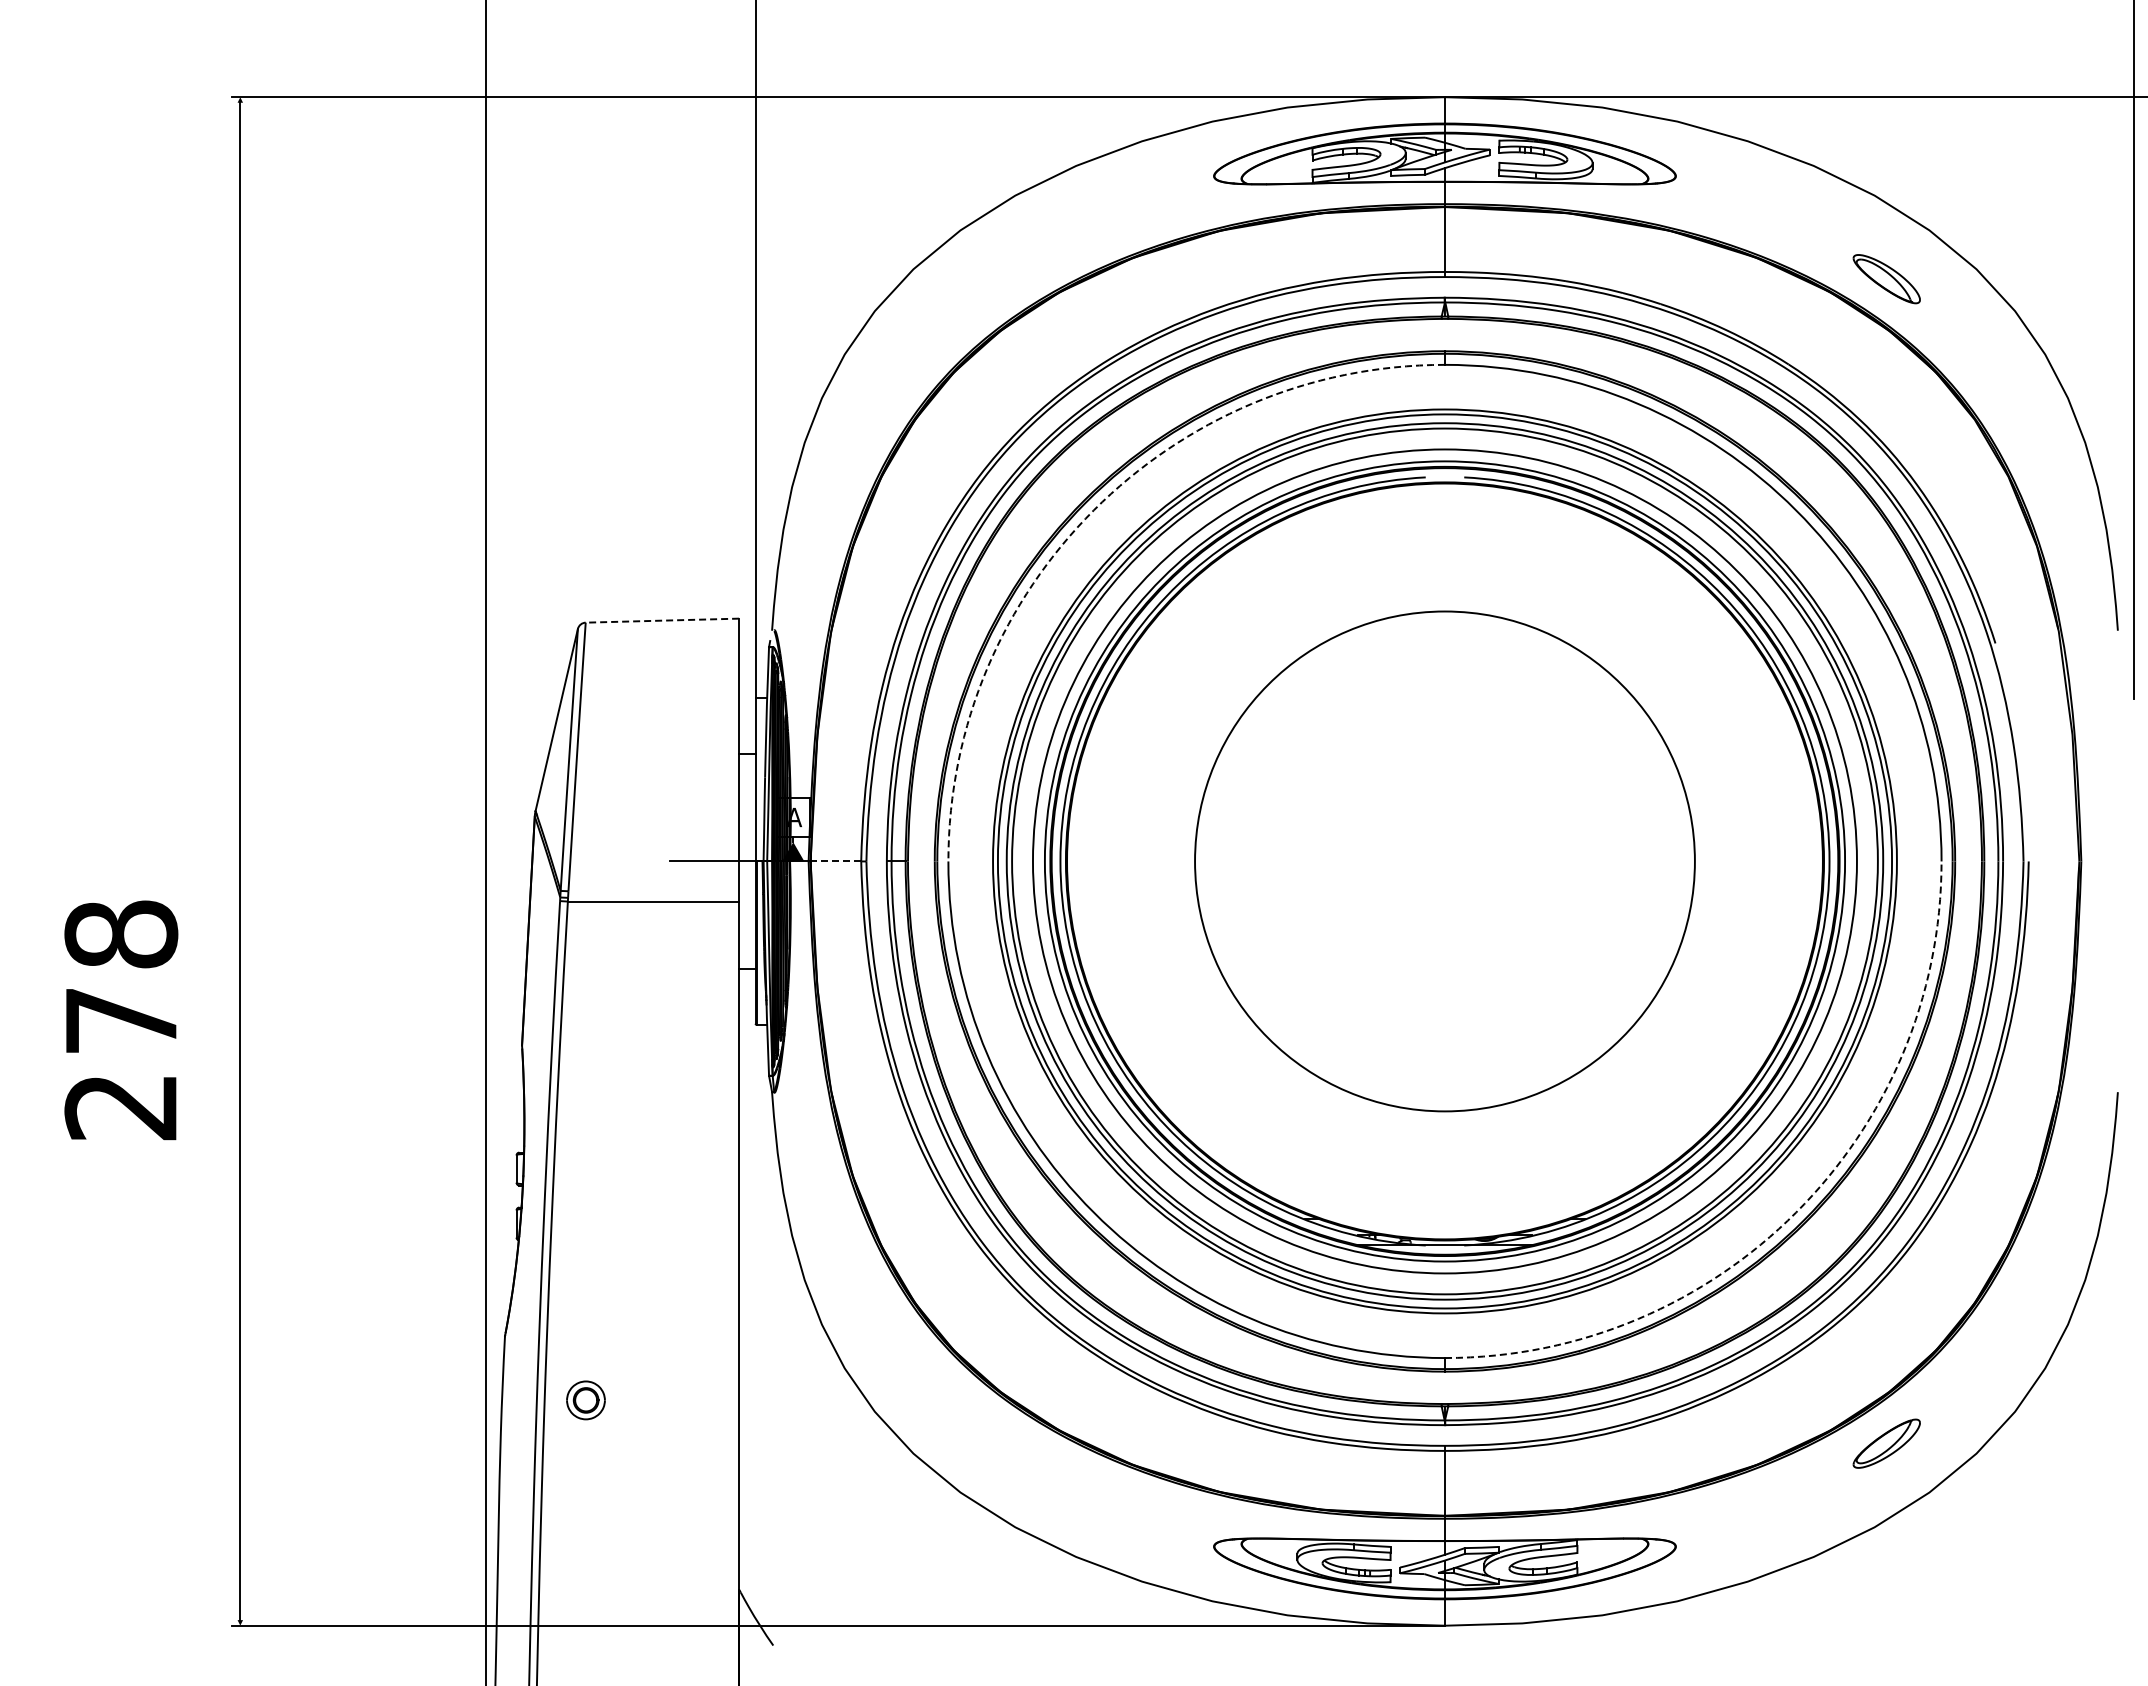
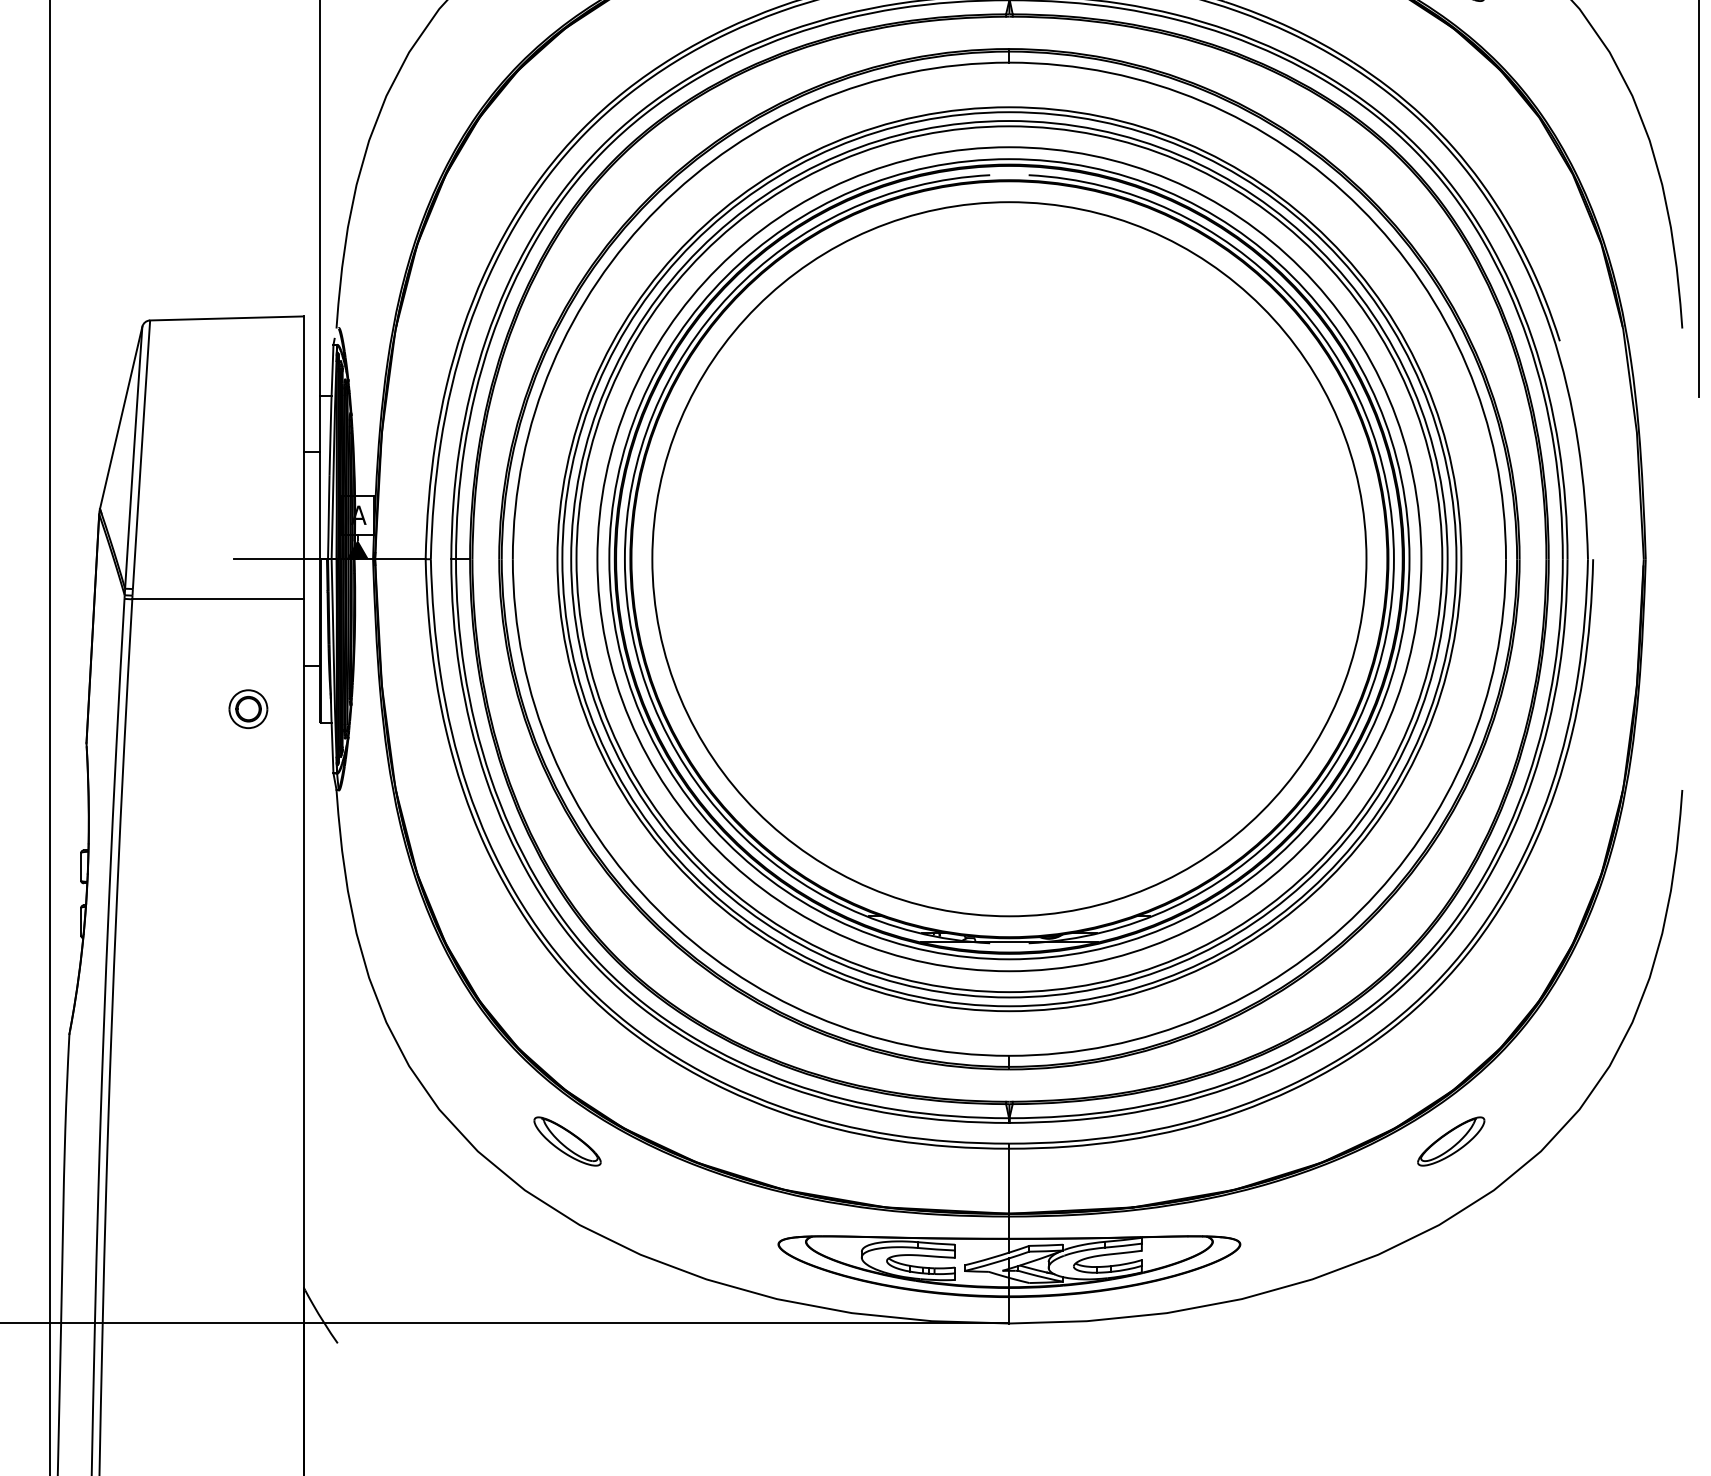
arc: (1093, 510) -> (657, 208), dashed -> solid
line: (662, 620) -> (226, 318), dashed -> solid
line: (835, 861) -> (399, 559), dashed -> solid
circle: (1444, 861) -> (1008, 559), size x1.43
arc: (1796, 1212) -> (1360, 910), dashed -> solid
part: (585, 1400) -> (247, 709), moved
part: (1003, 1443) -> (567, 1141), added

